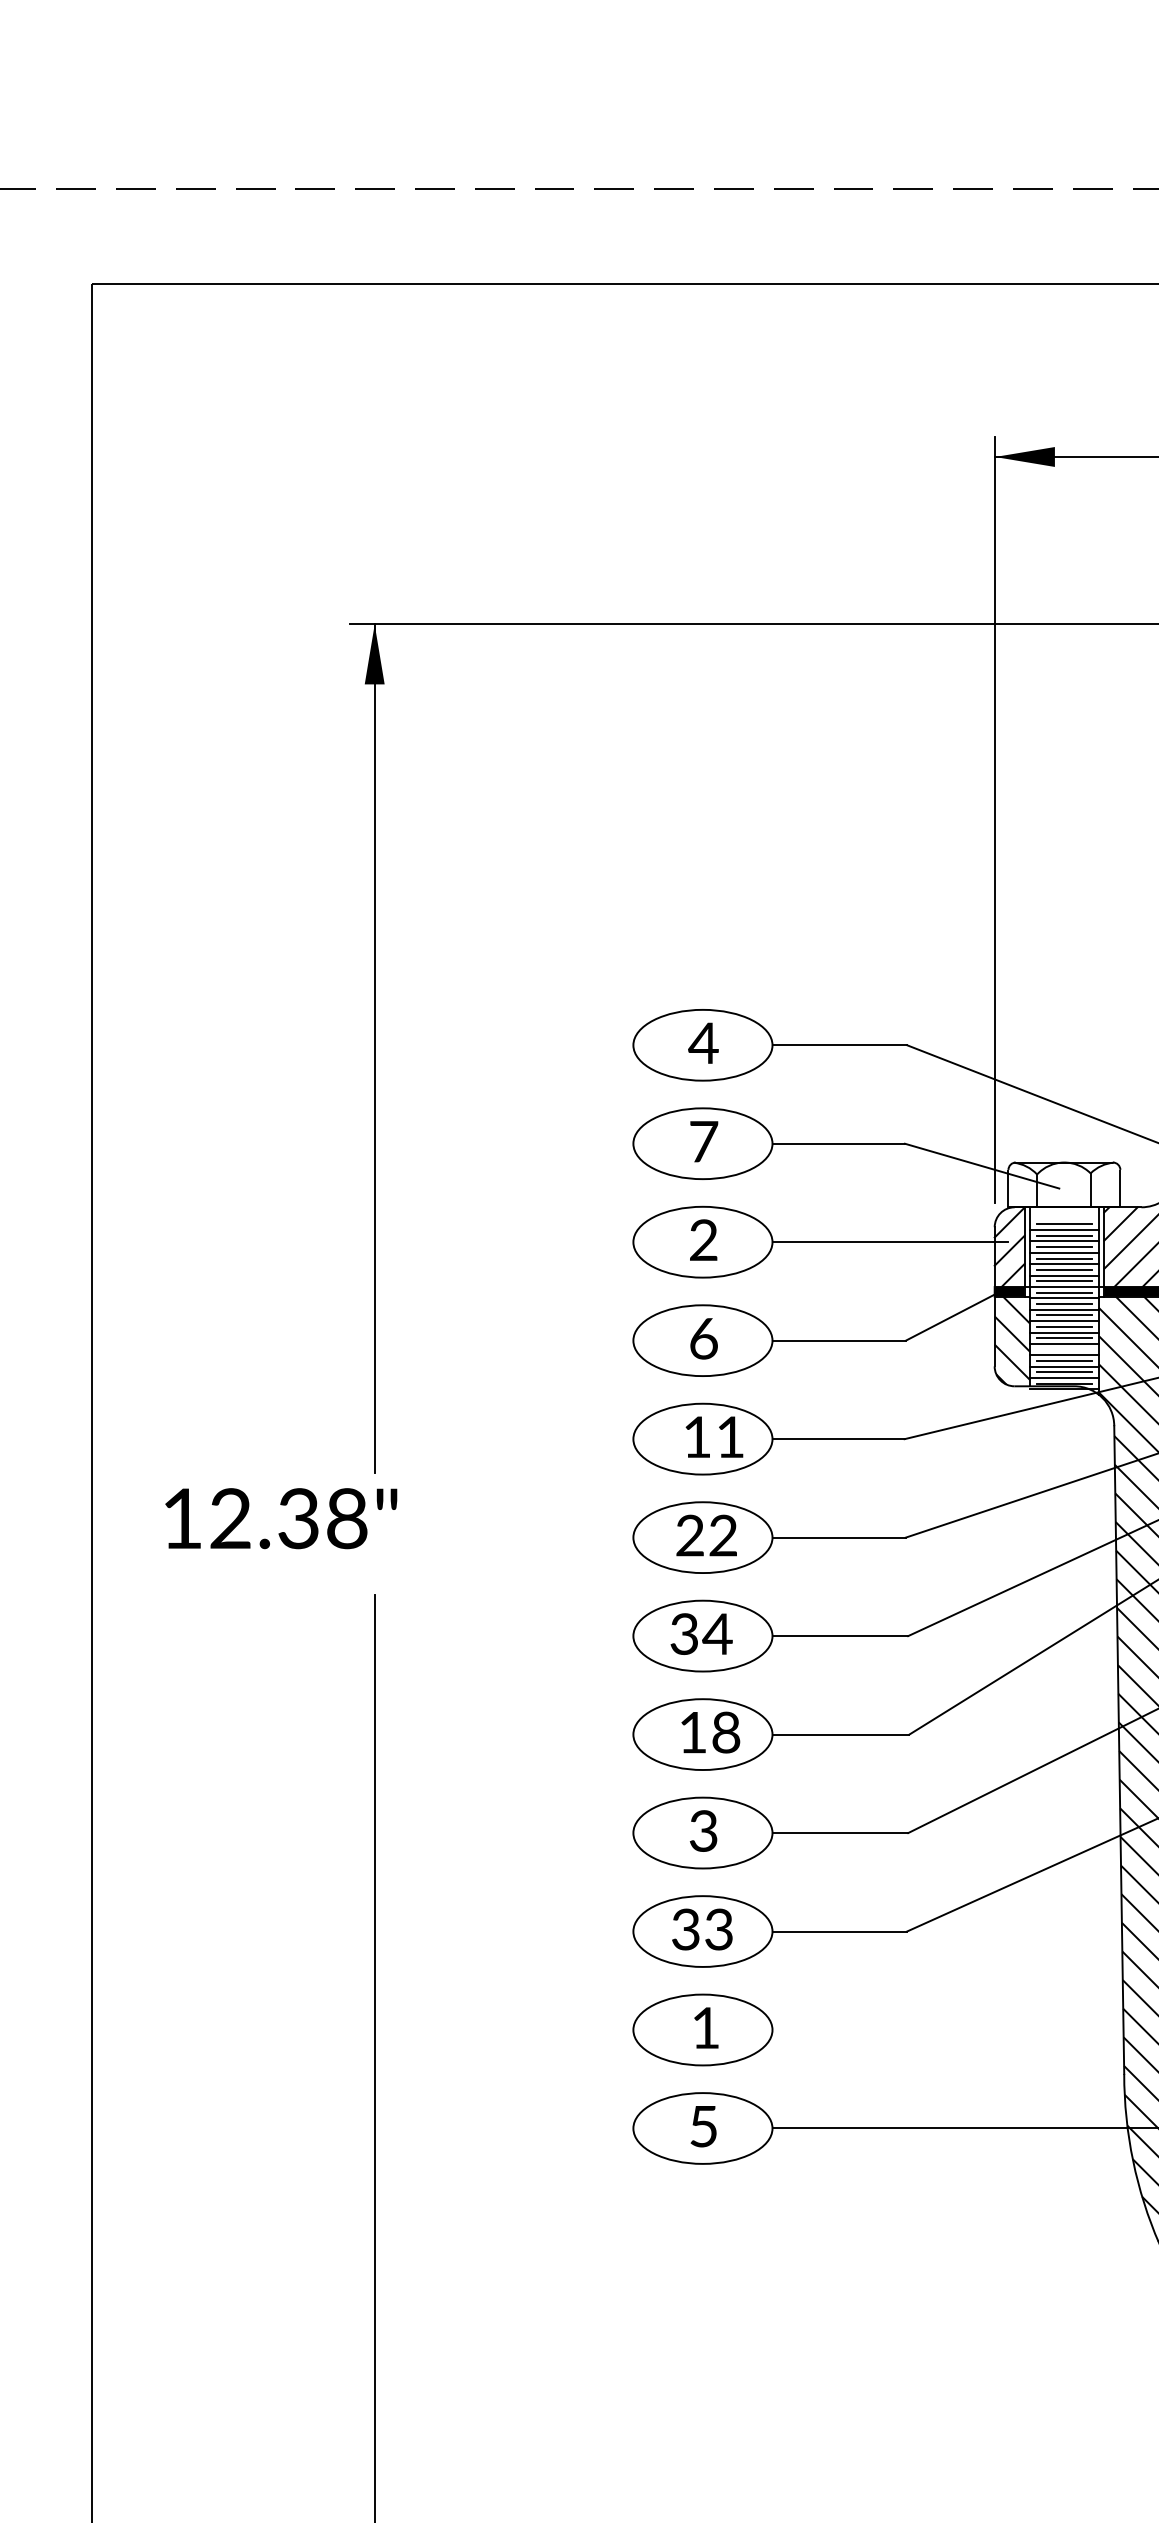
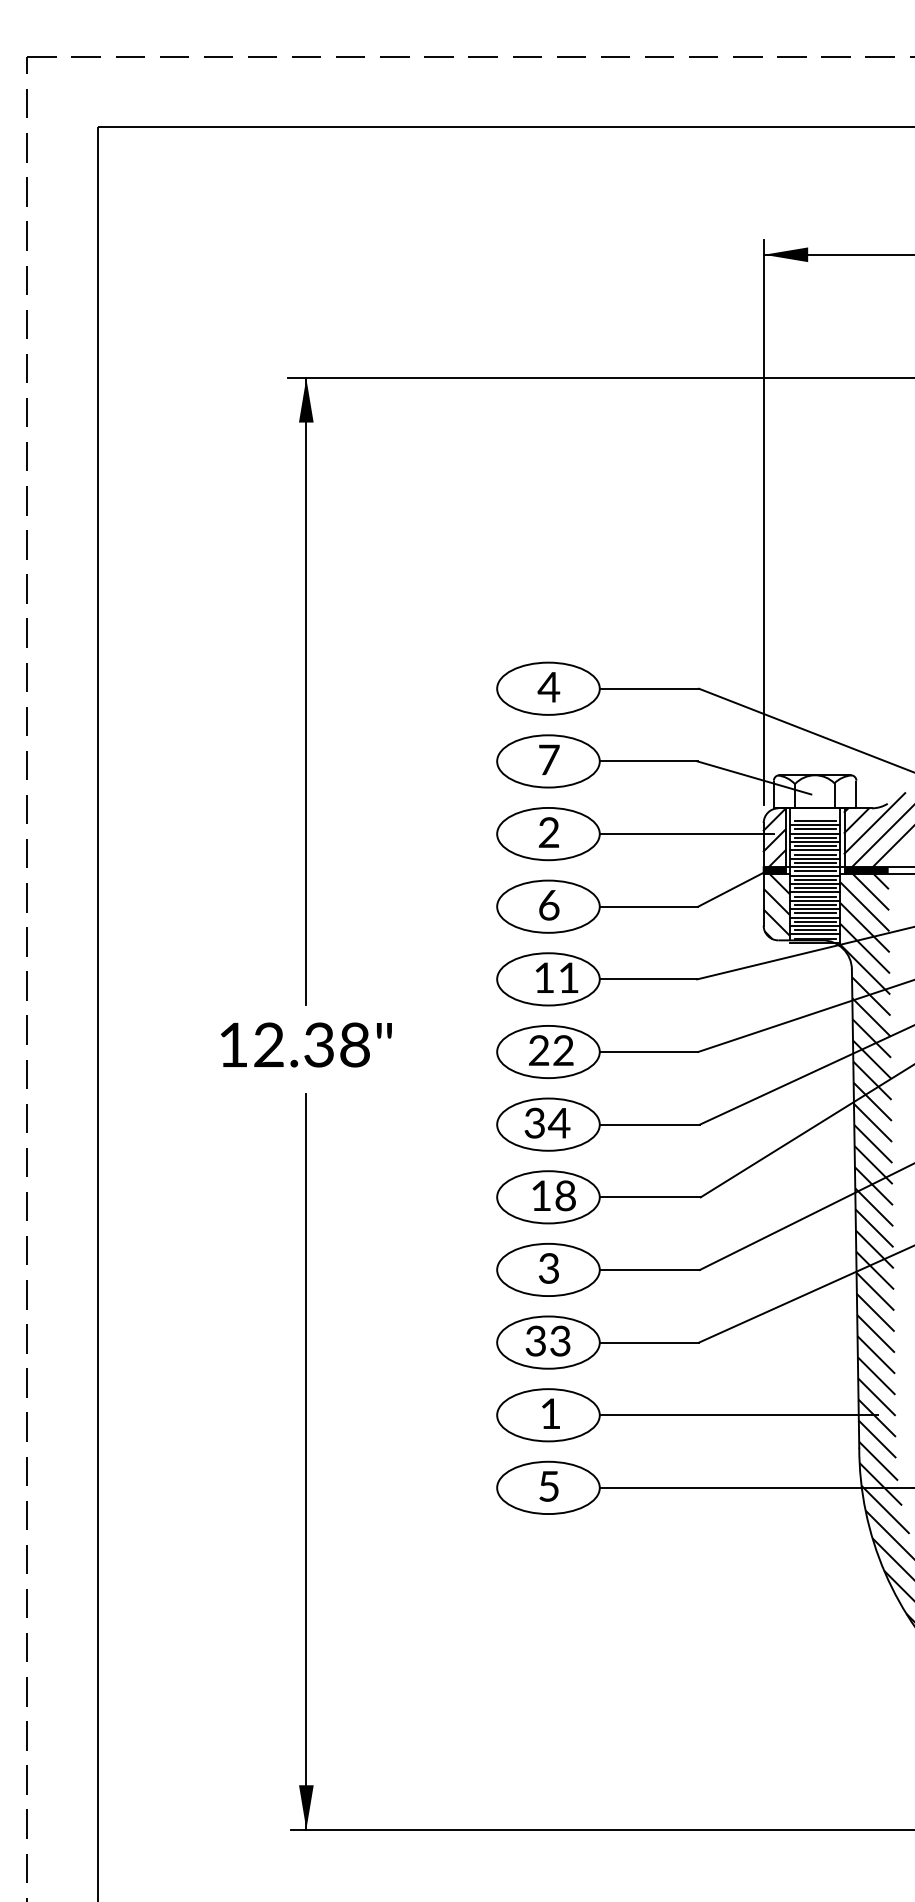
line: (1063, 1349) -> (814, 913), added
text: (281, 1517) -> (306, 1044), moved
line: (960, 2030) -> (738, 1415), added

